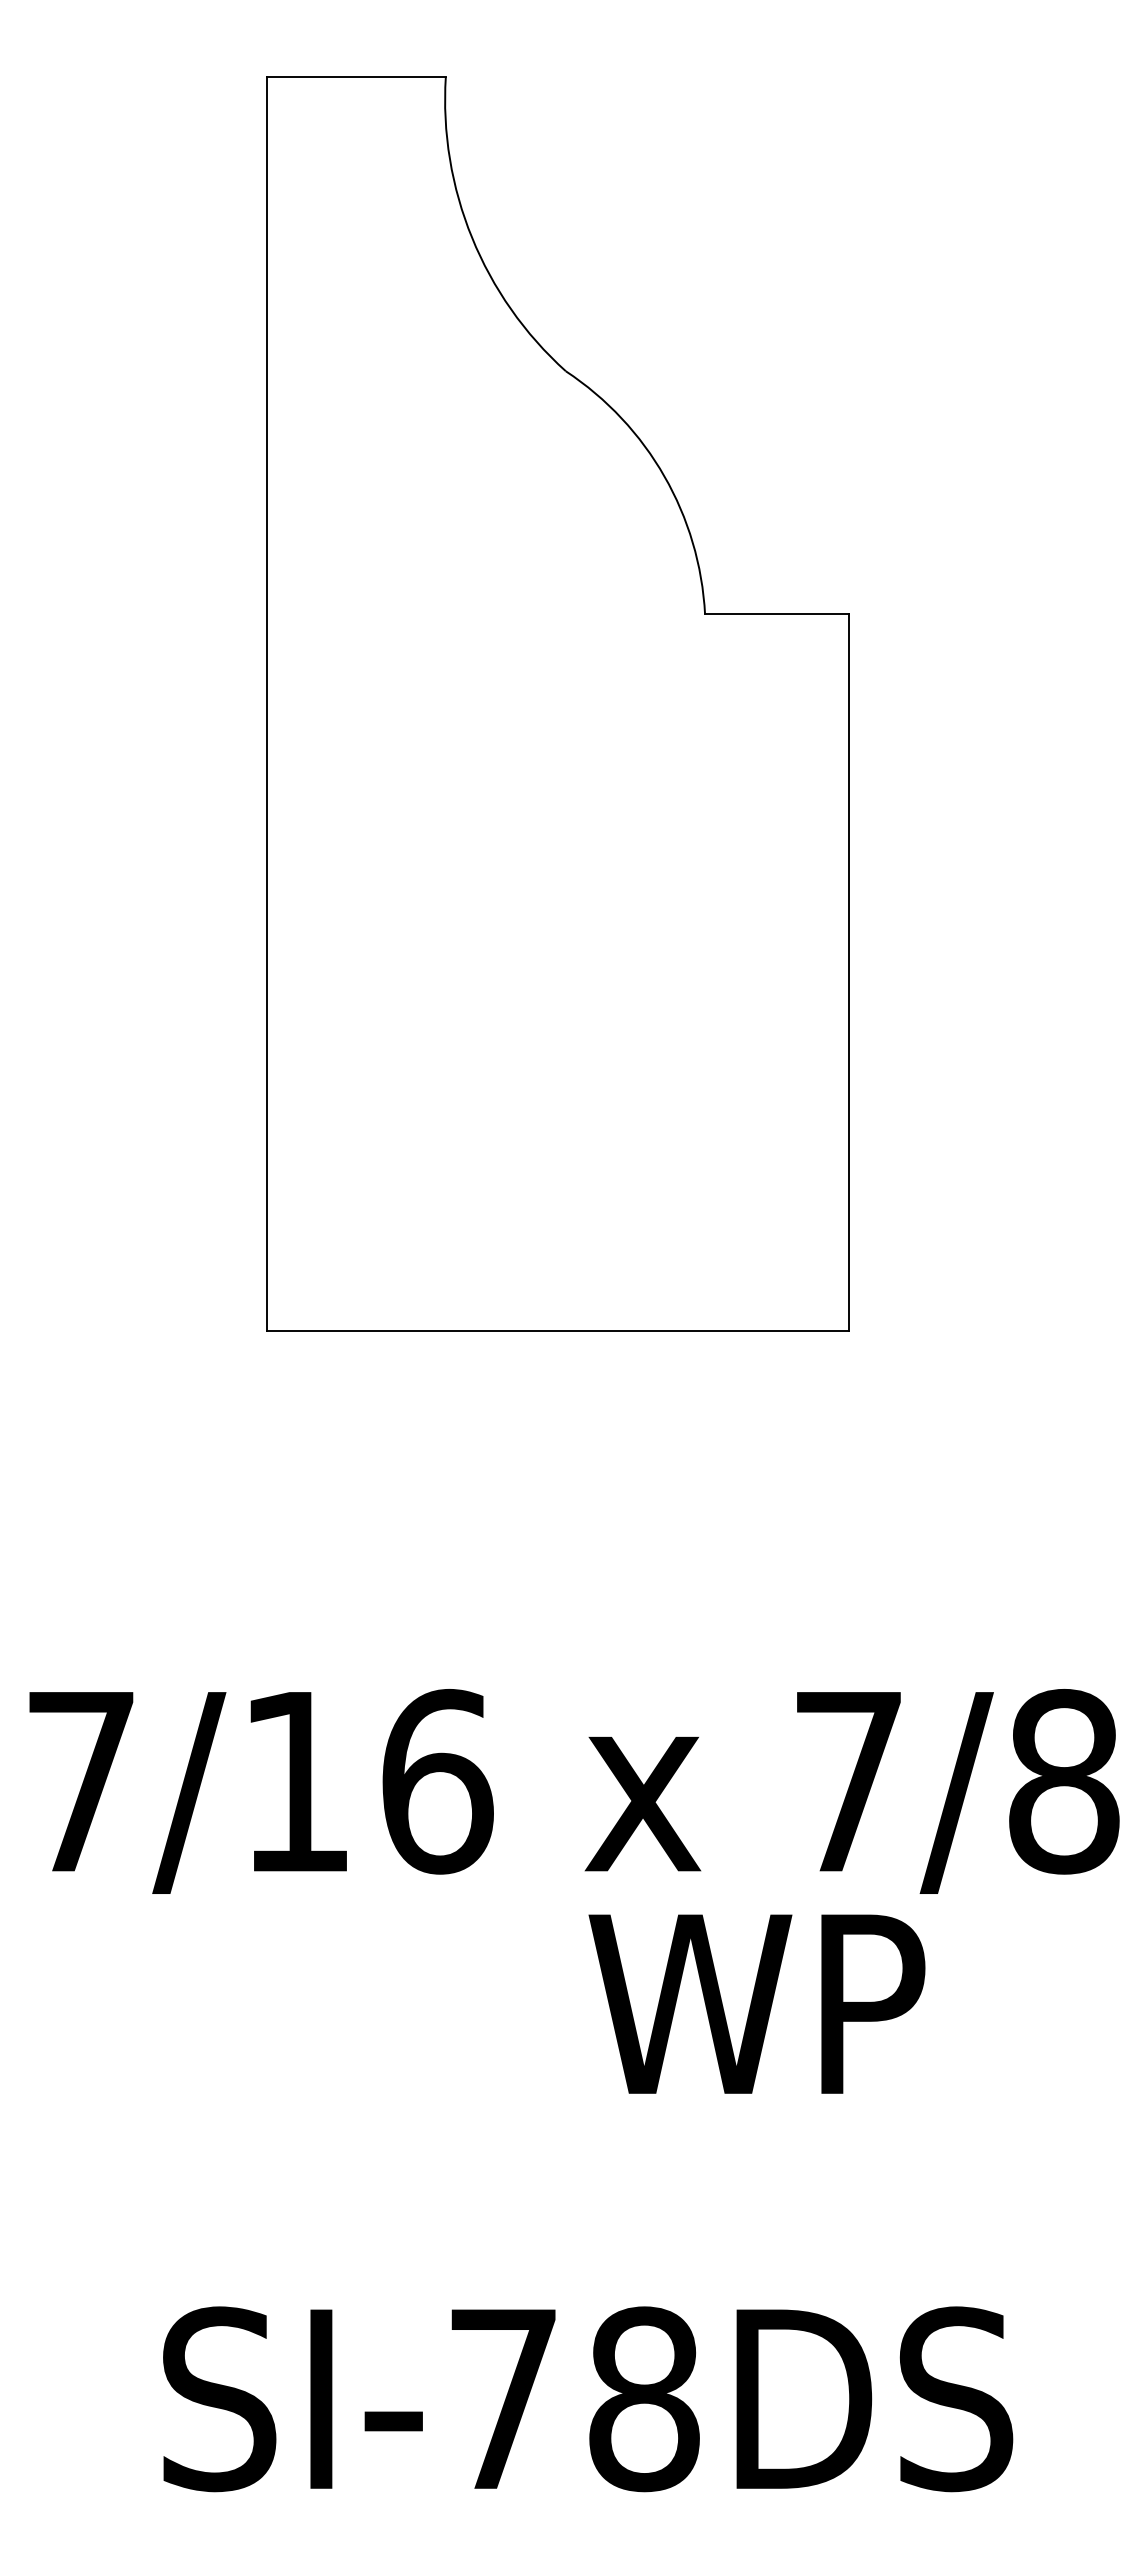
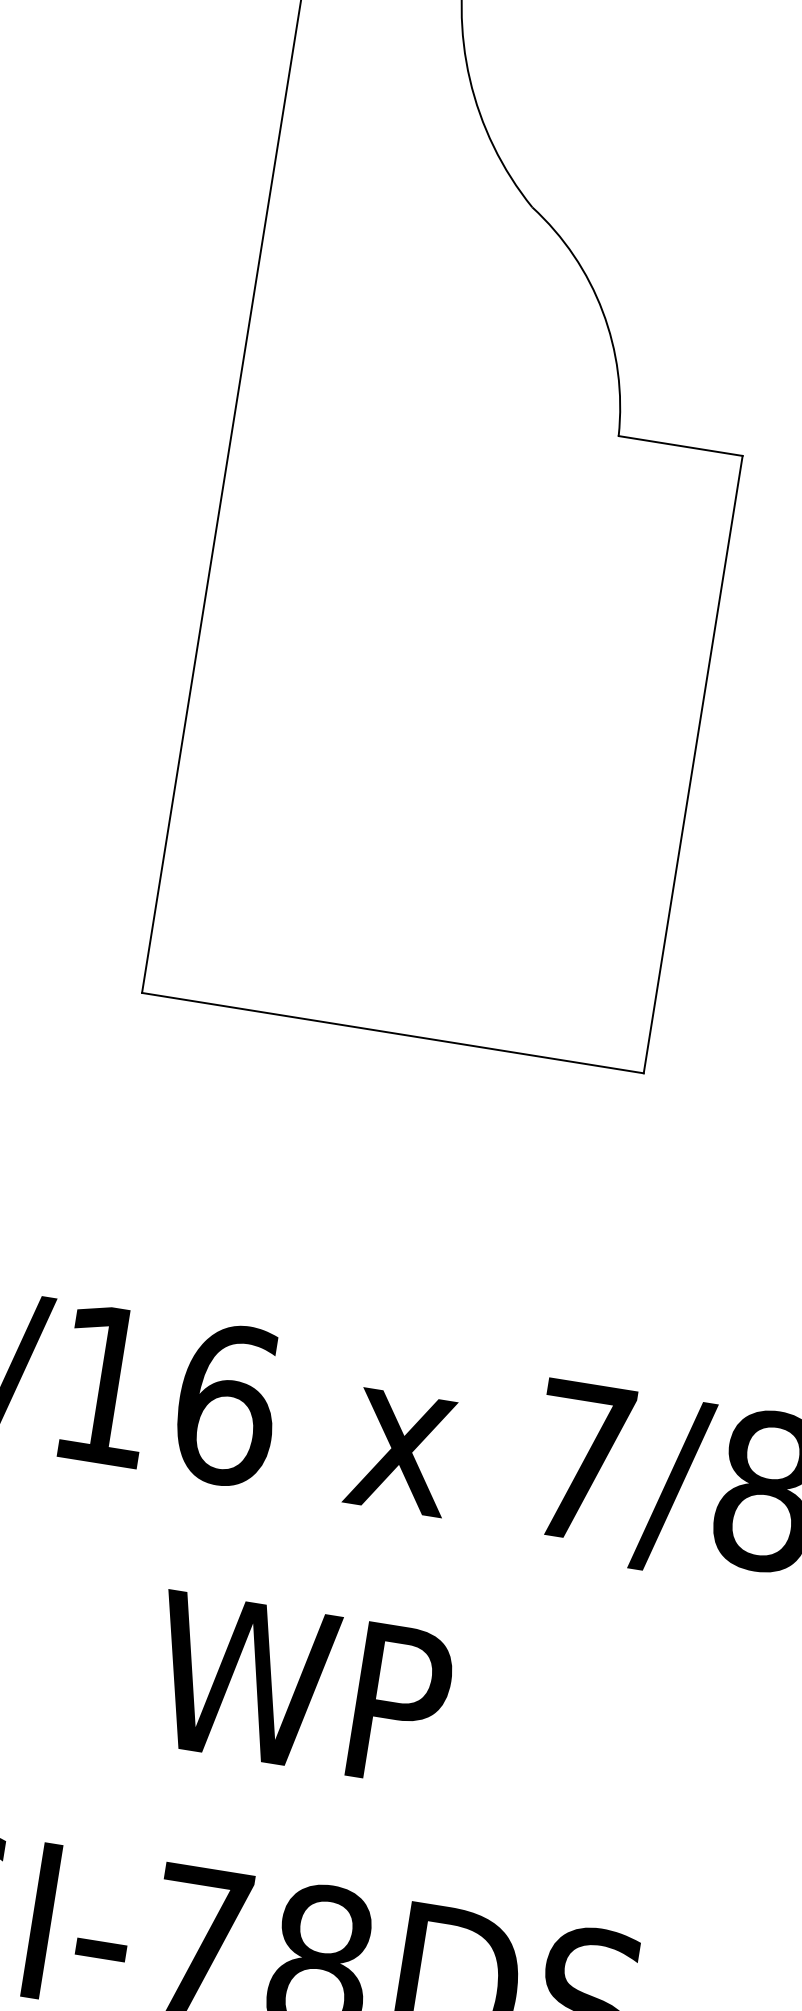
text: (756, 2003) -> (300, 1688), moved

